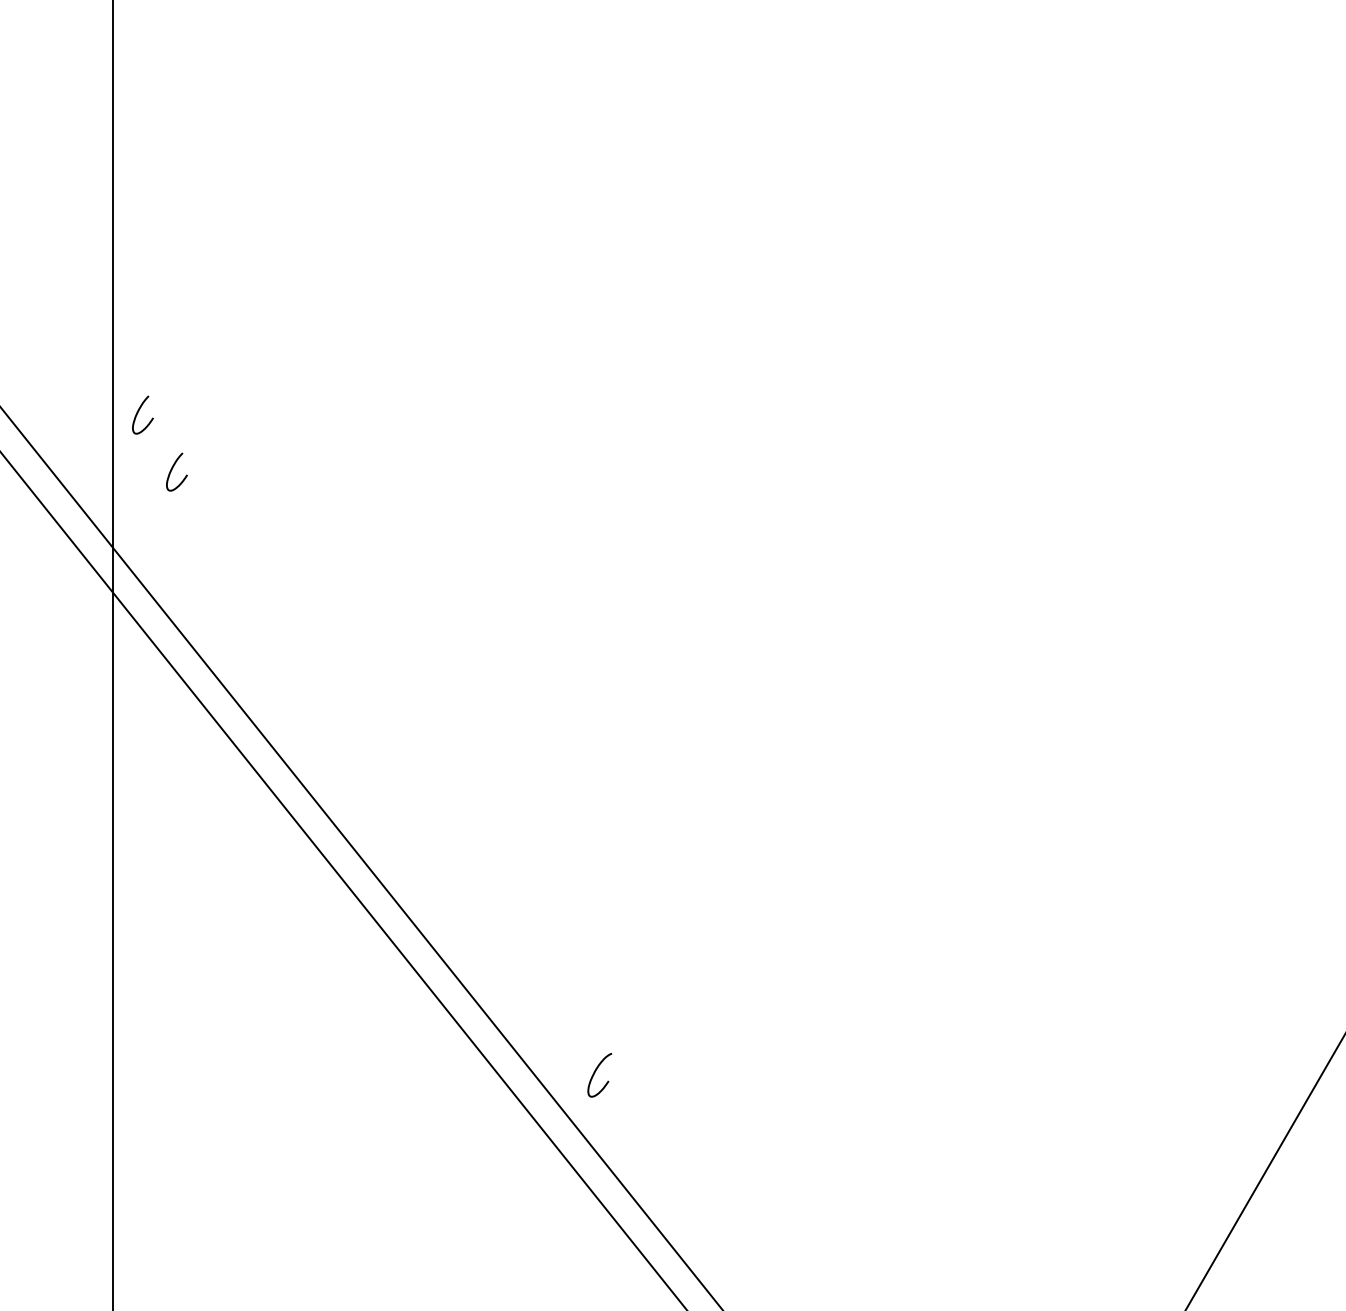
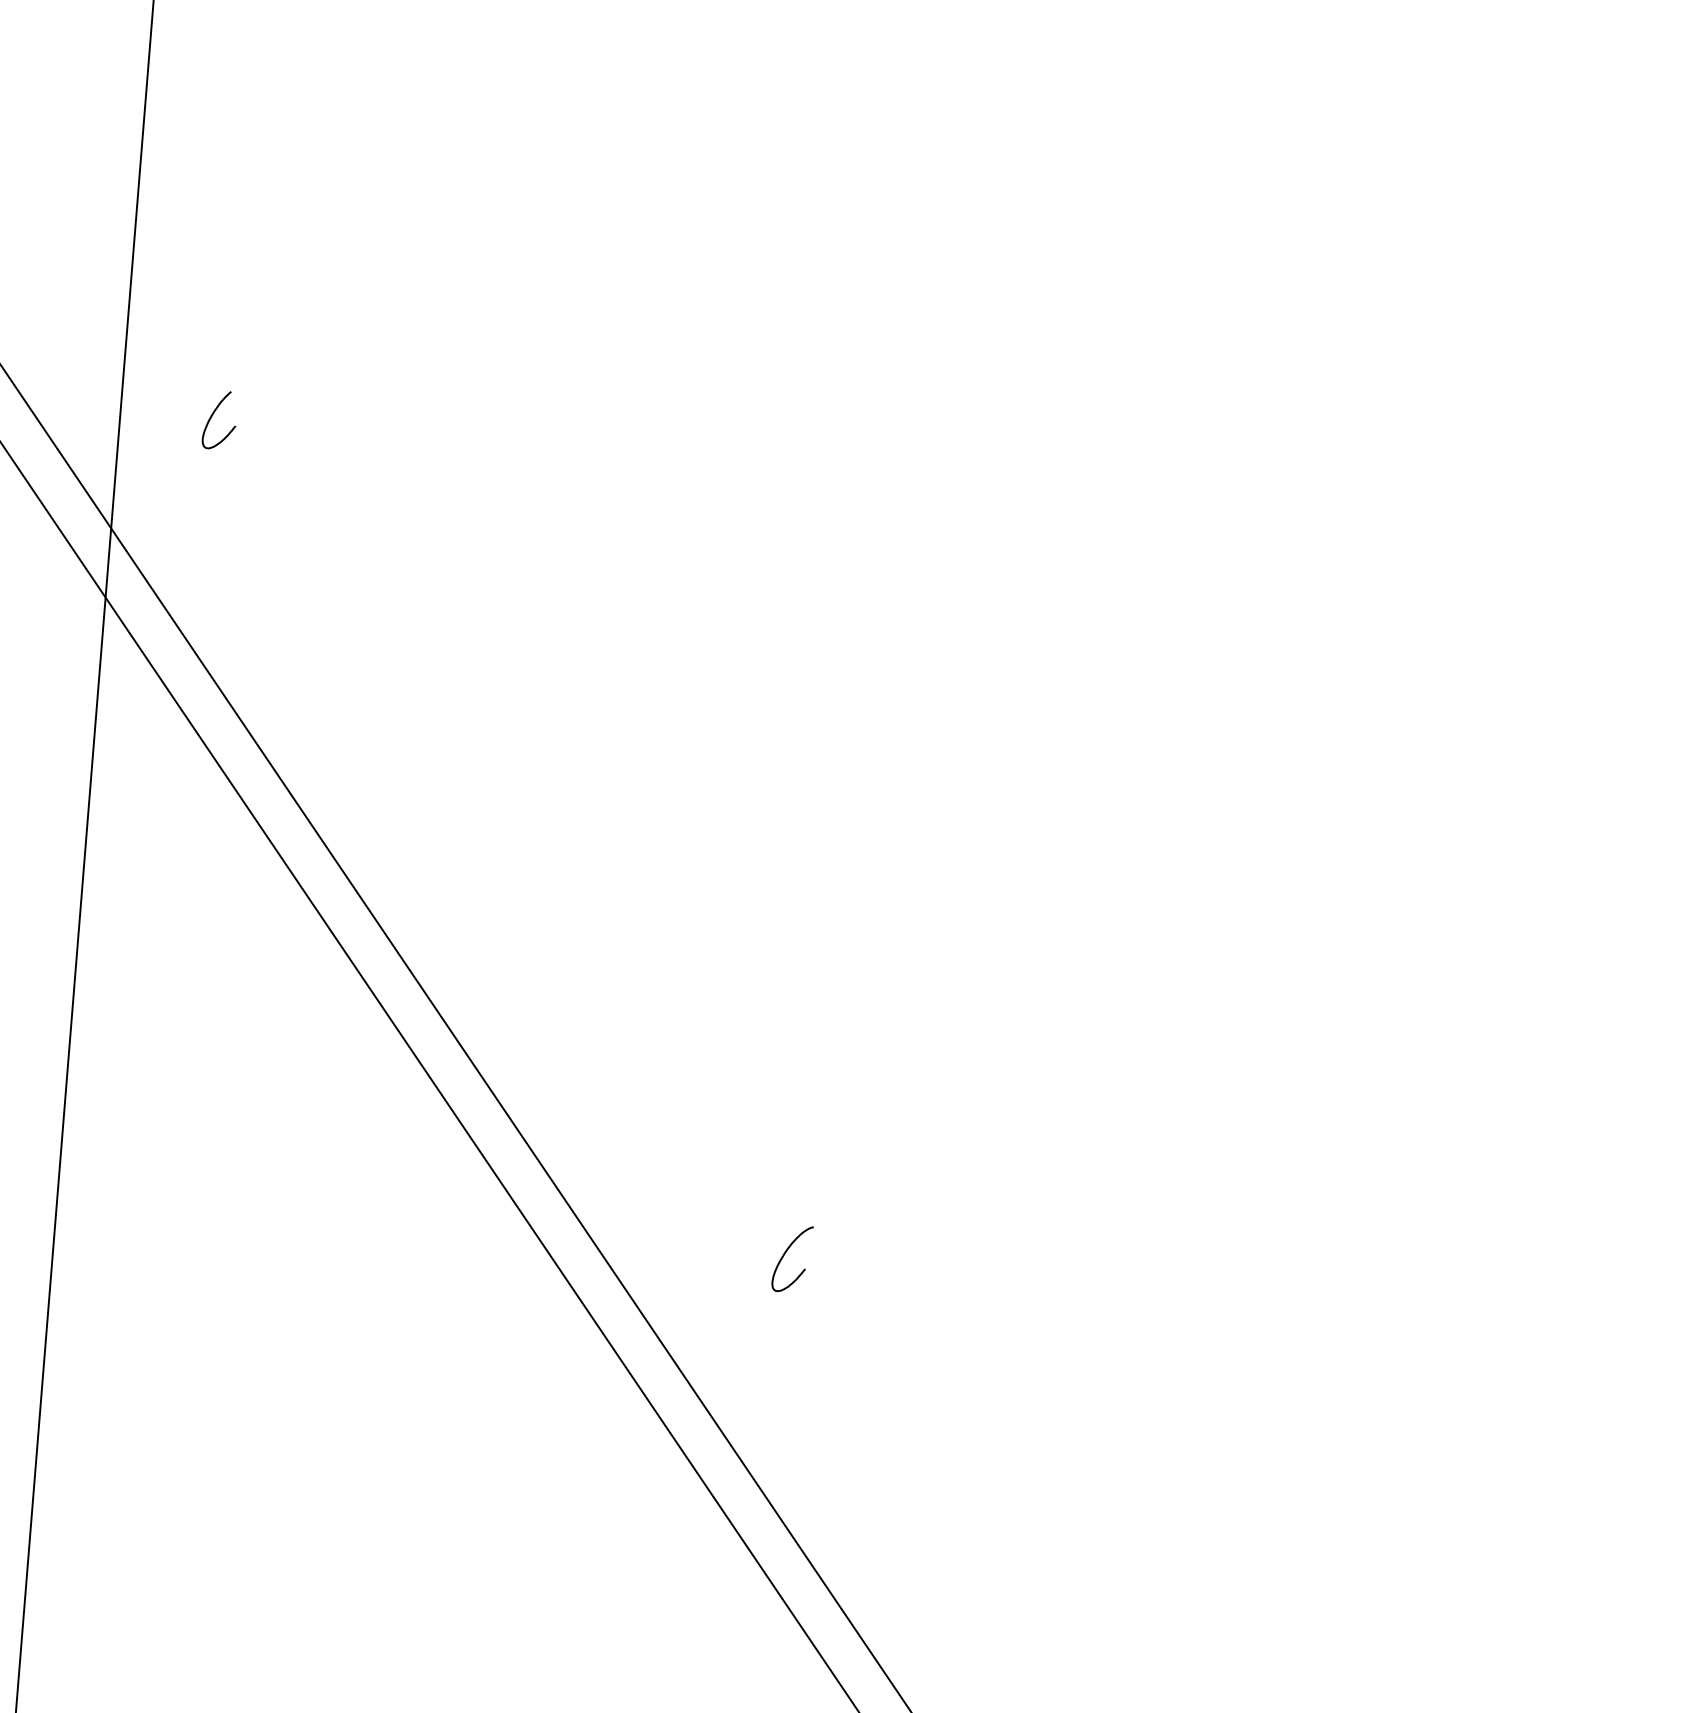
curve: (138, 413) -> (167, 325), removed
curve: (596, 1071) -> (787, 1252), moved

